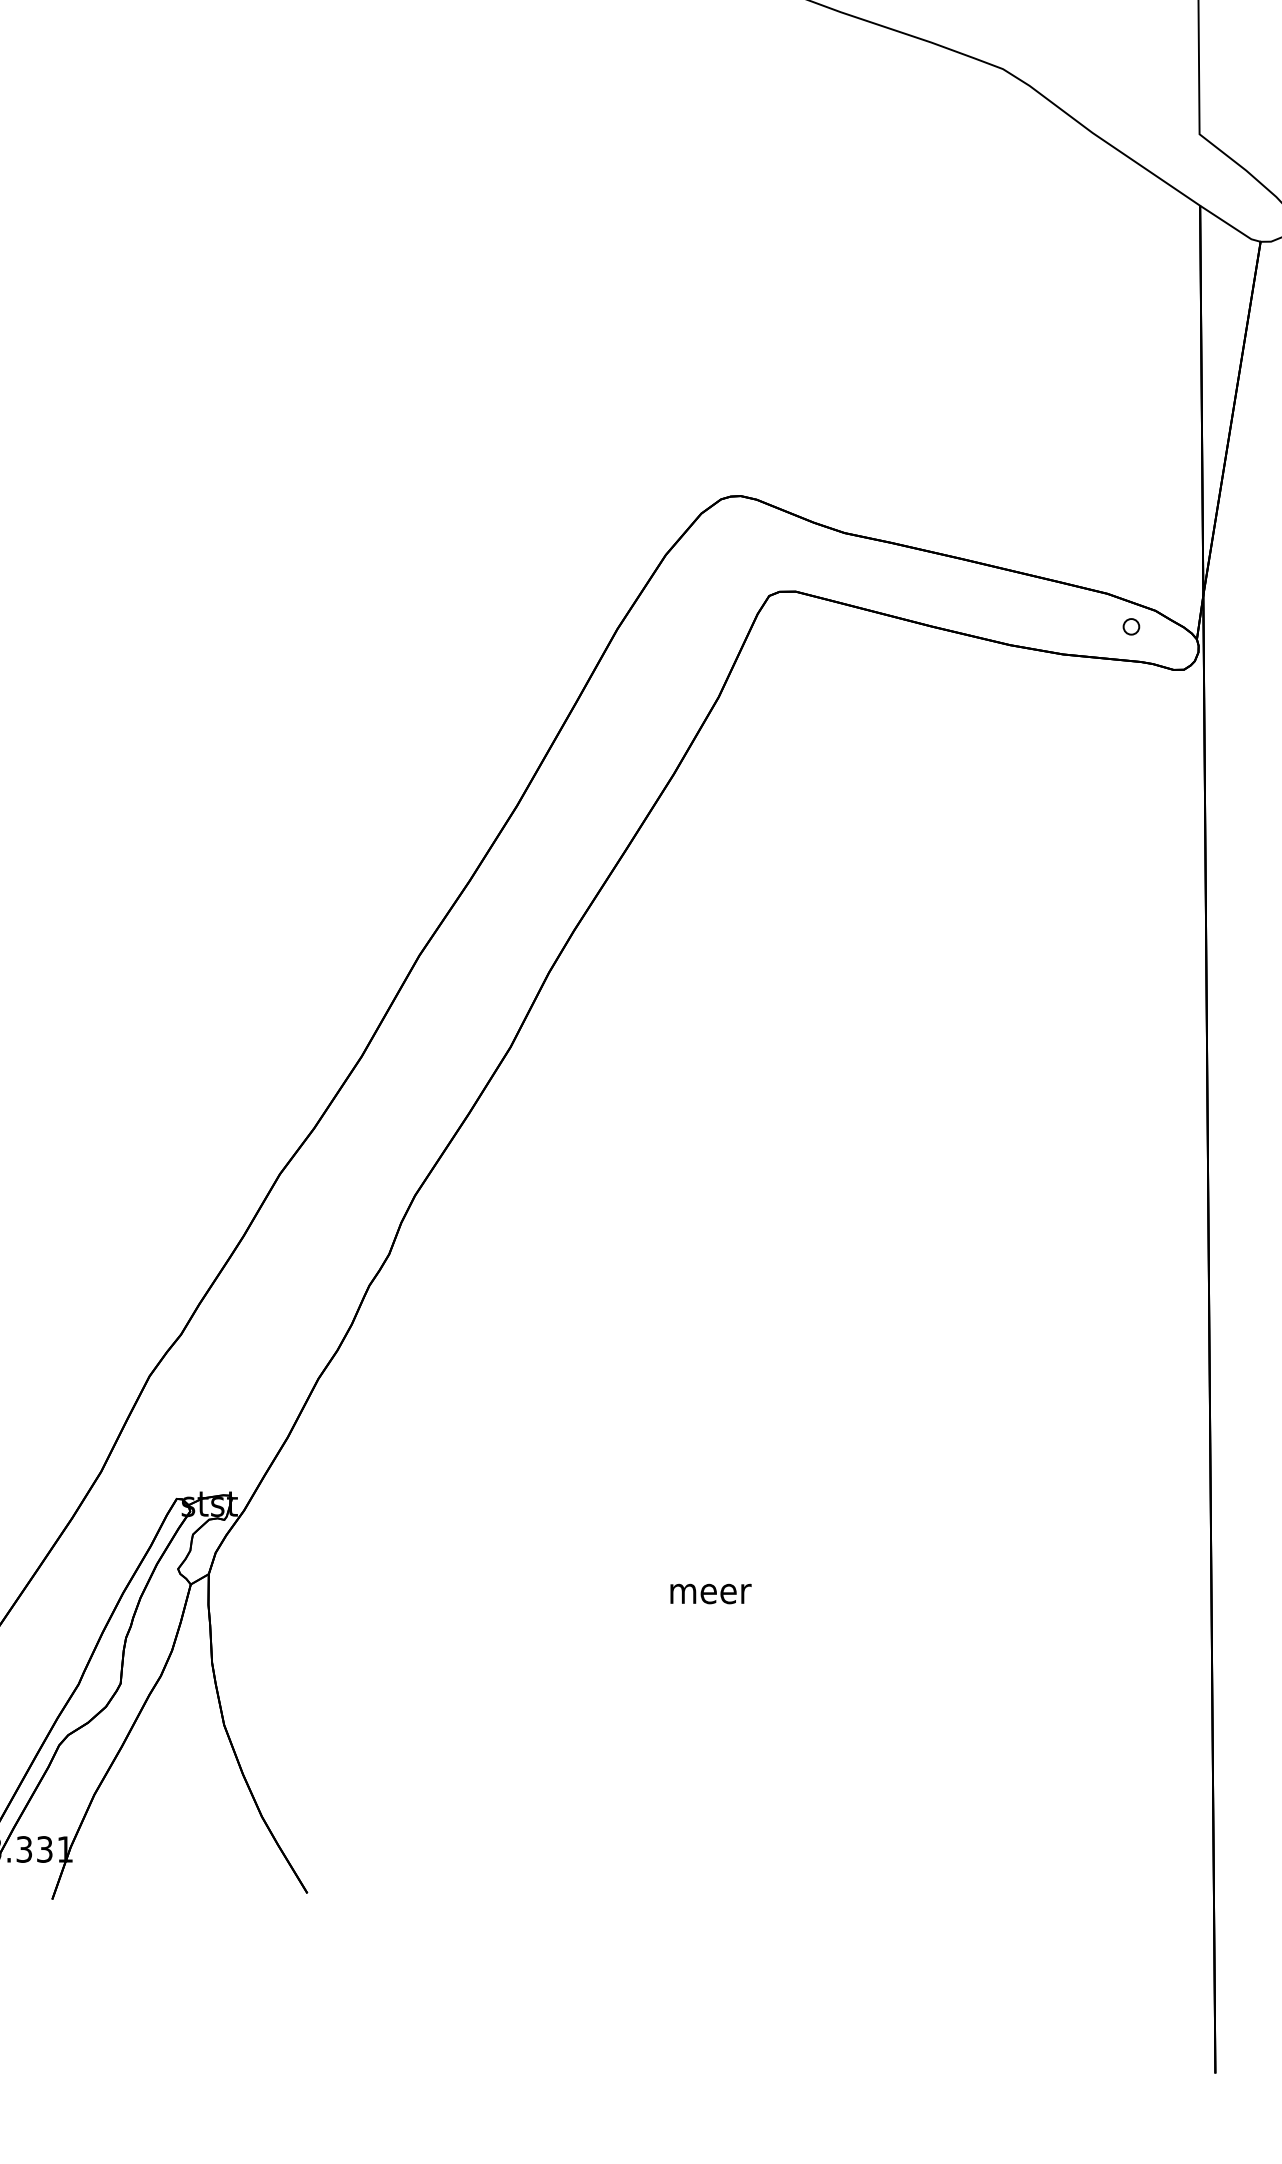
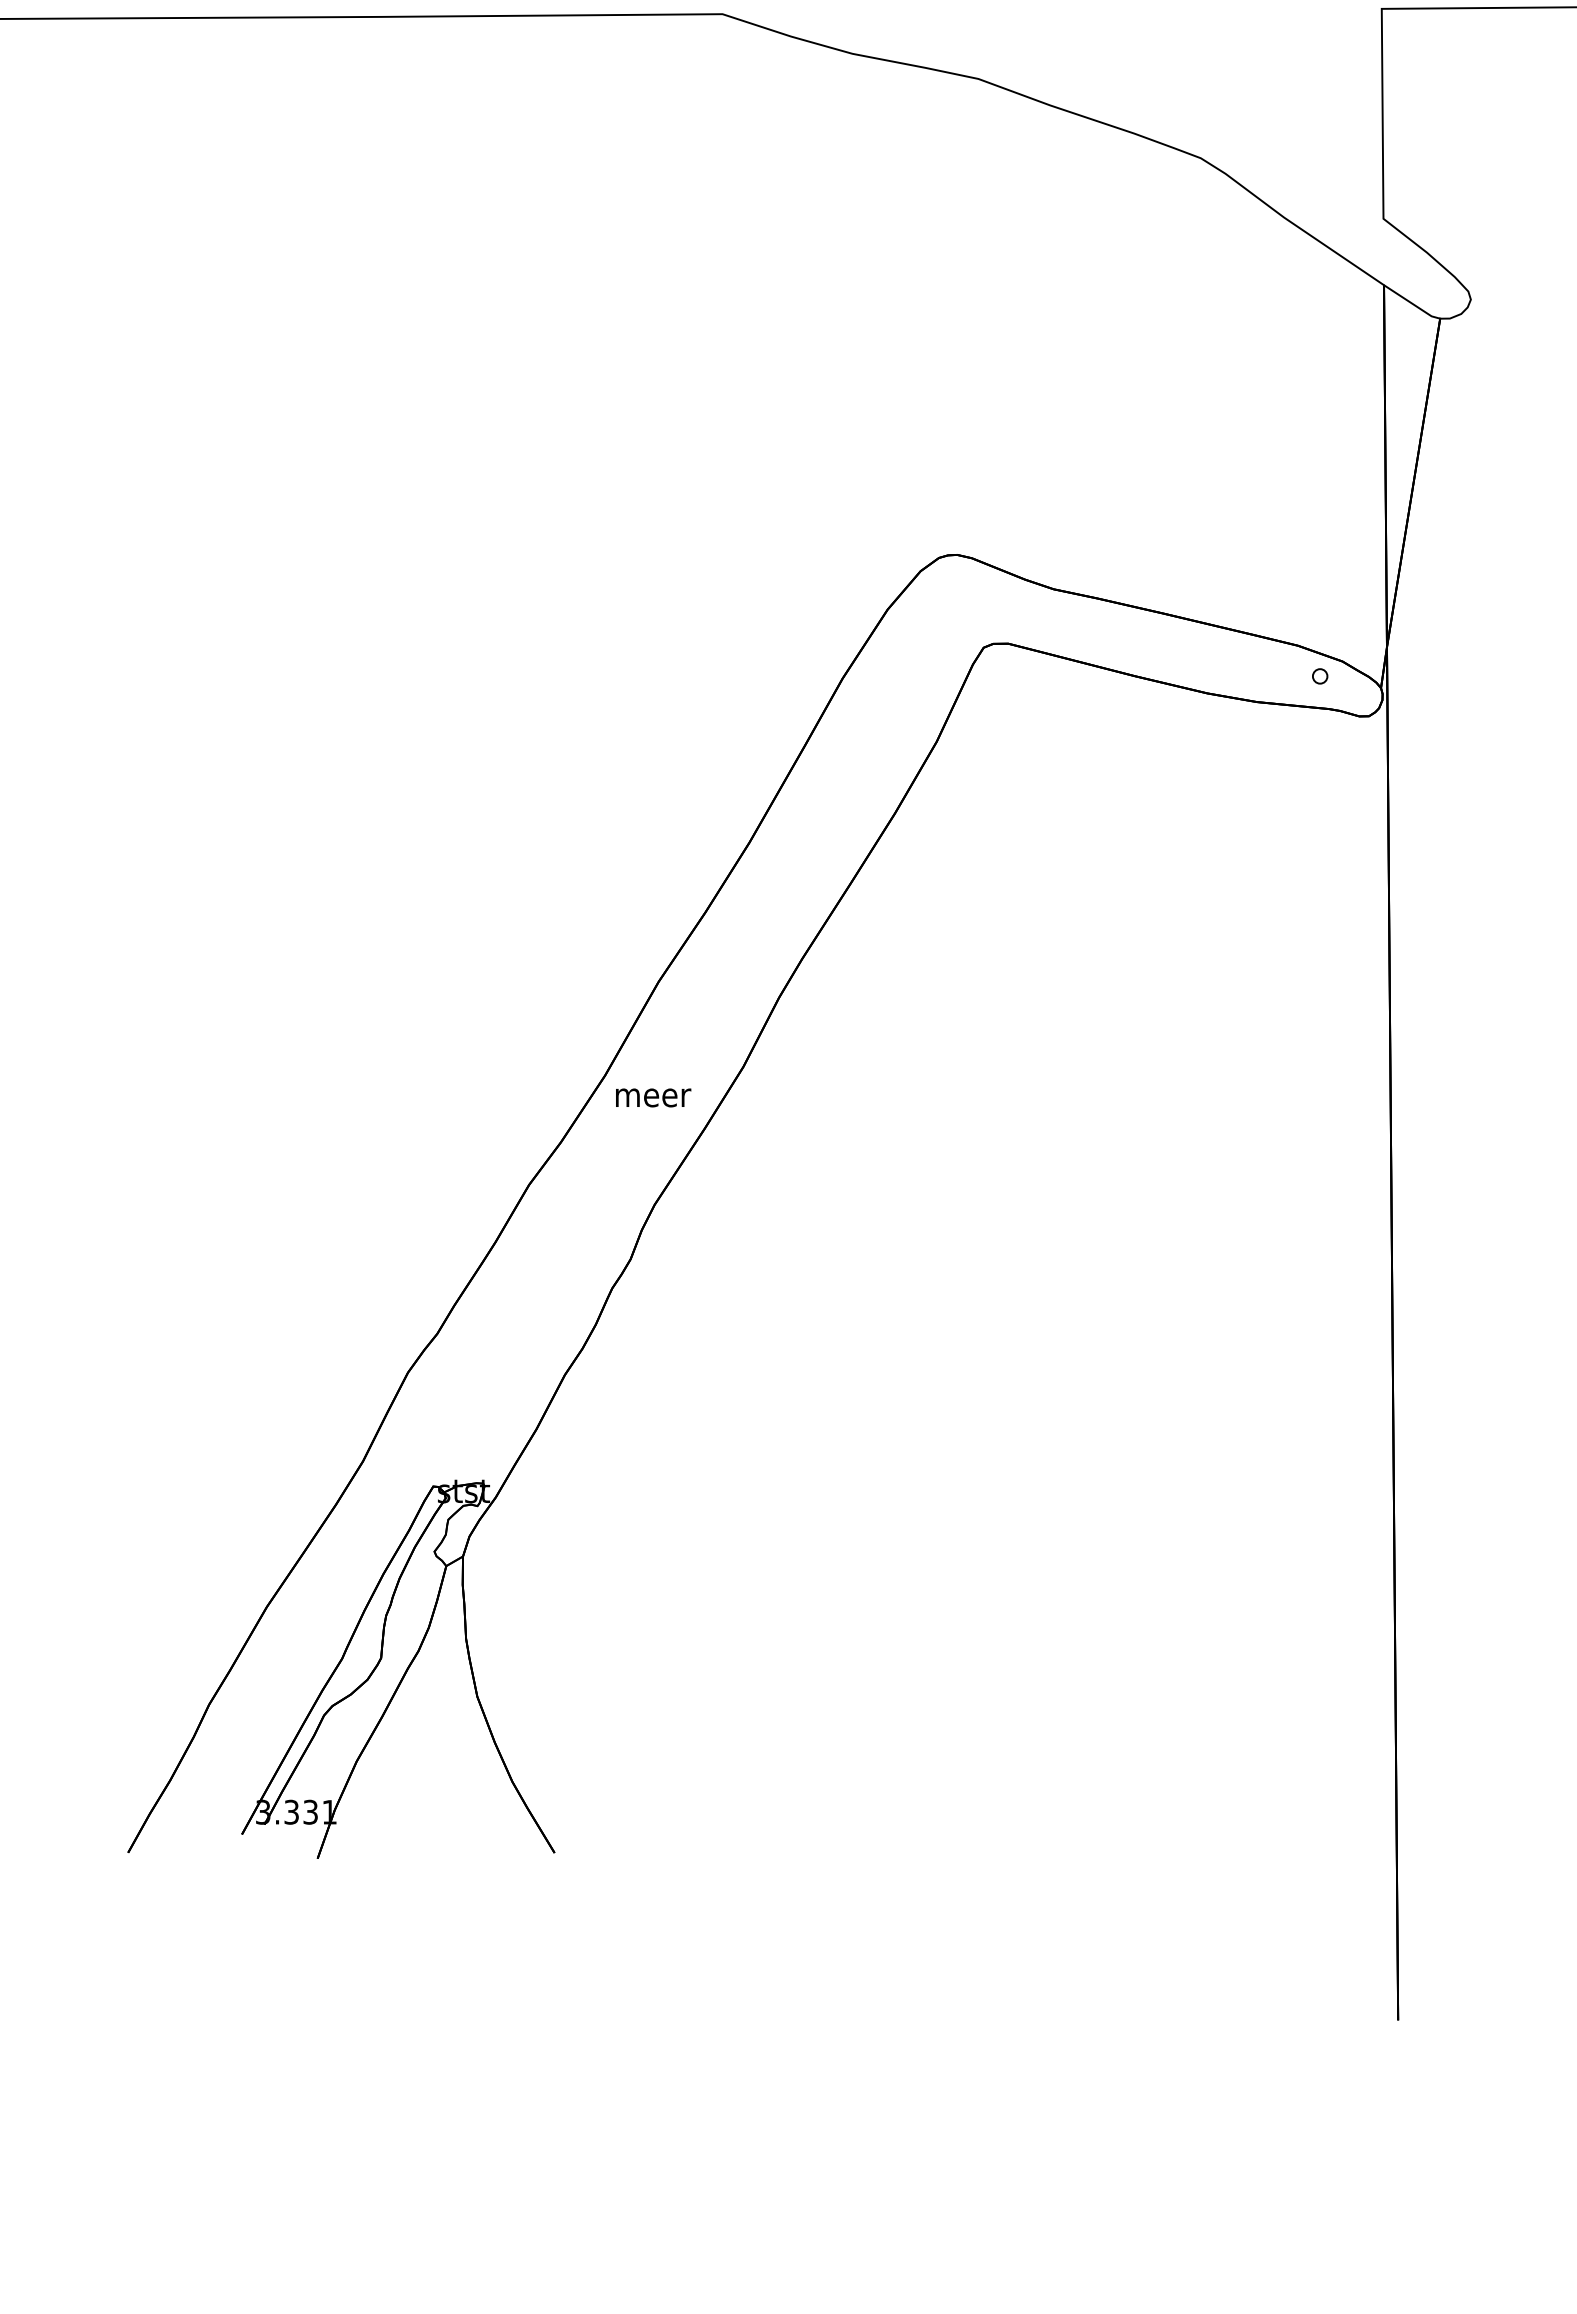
text: (710, 1593) -> (653, 1097), moved

